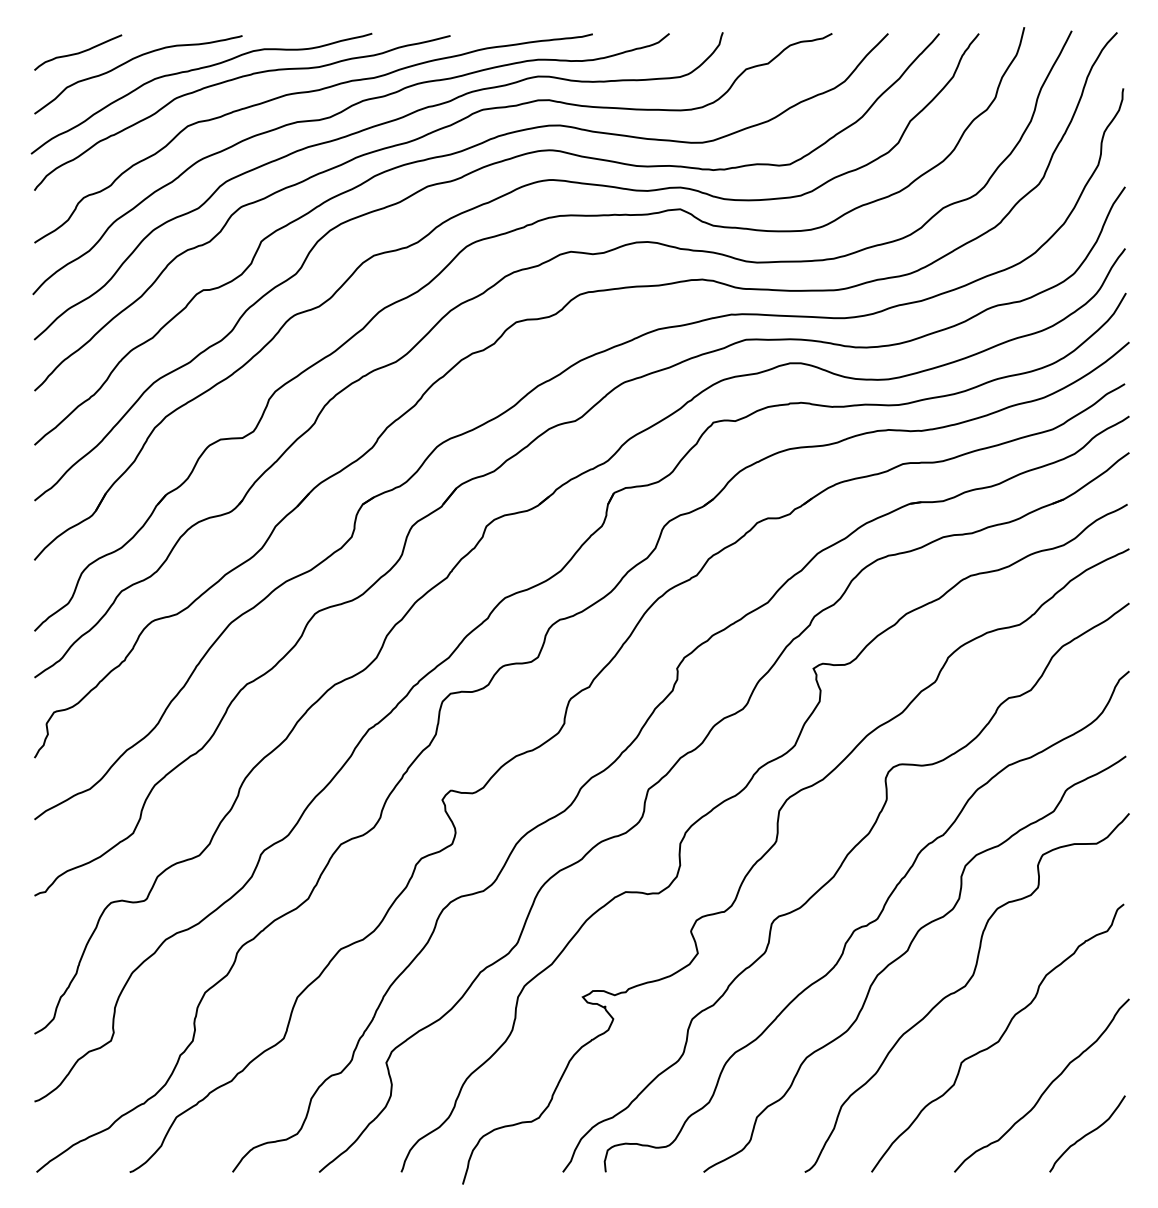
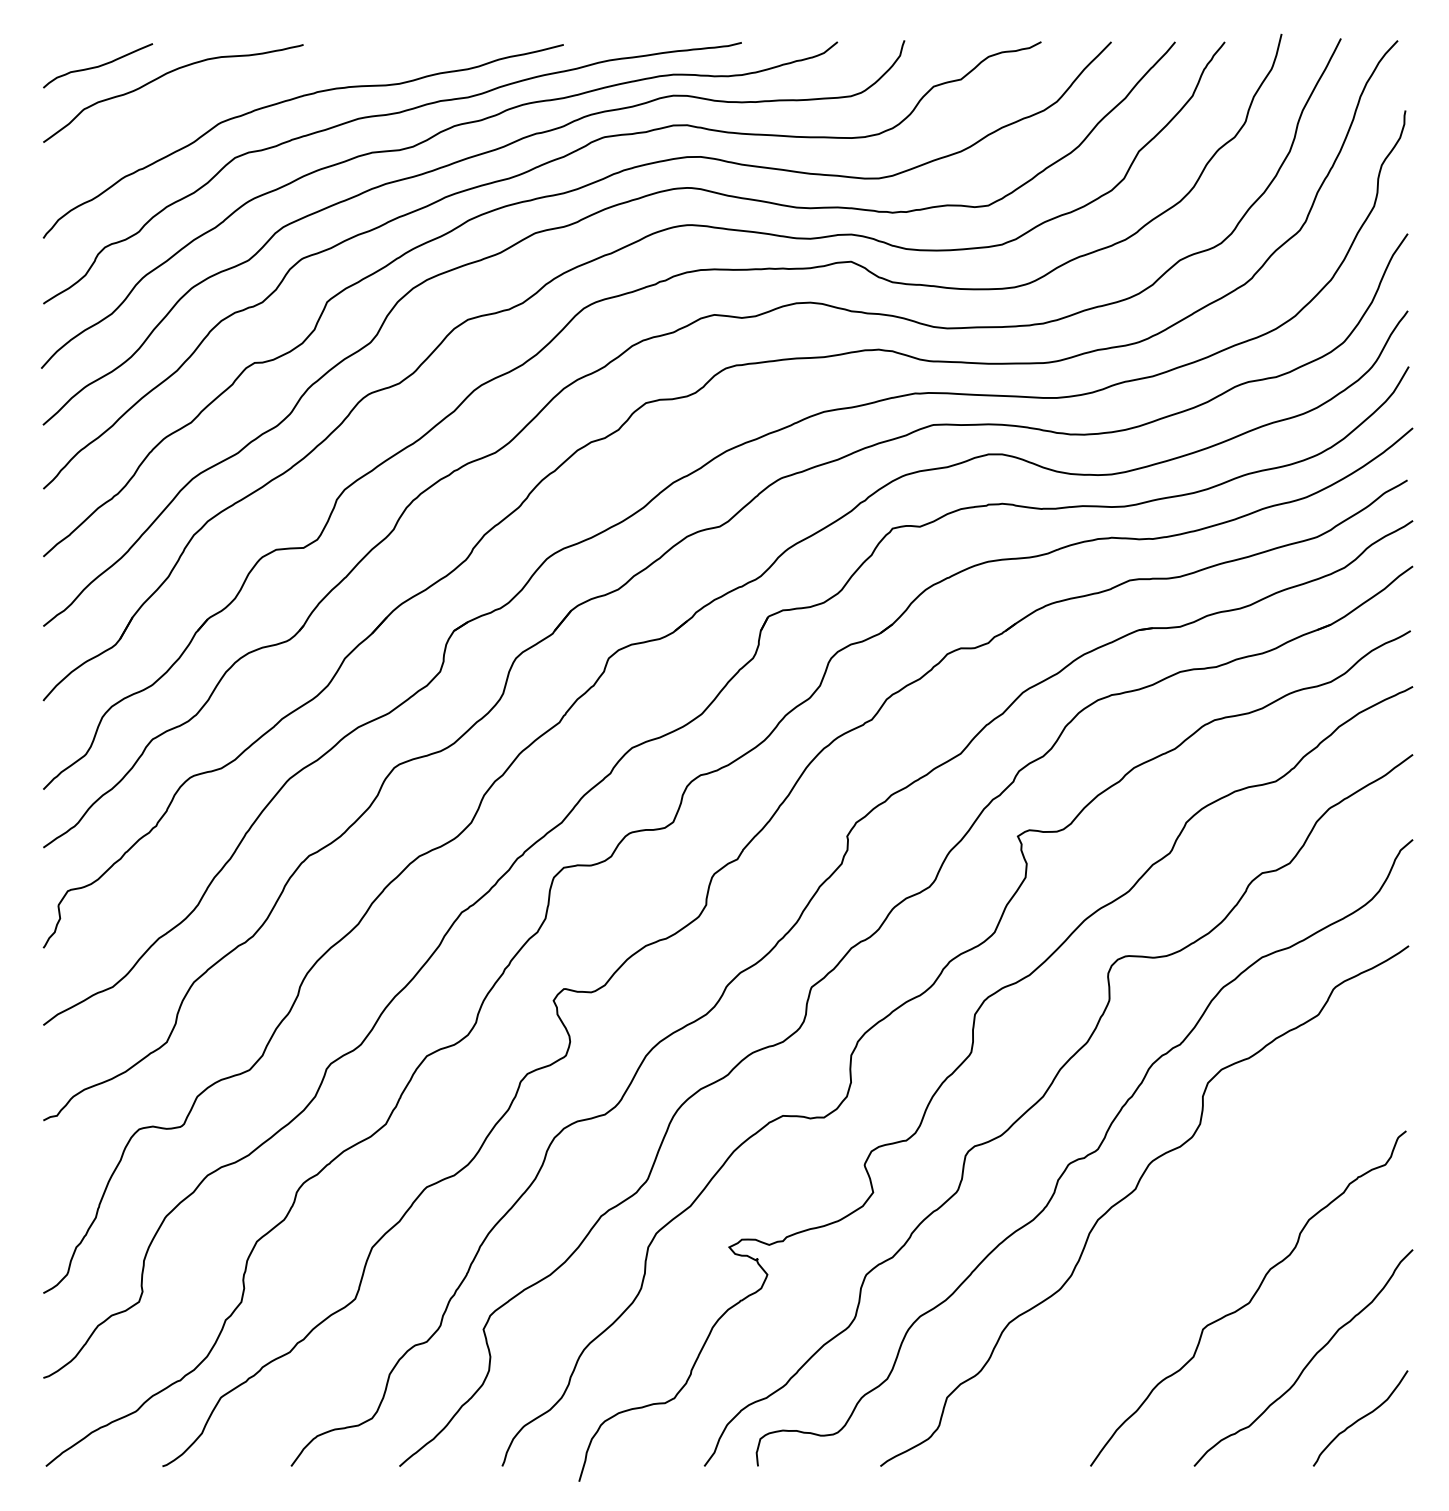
curve: (198, 70) -> (248, 87), removed
curve: (964, 987) -> (1206, 1235), removed

